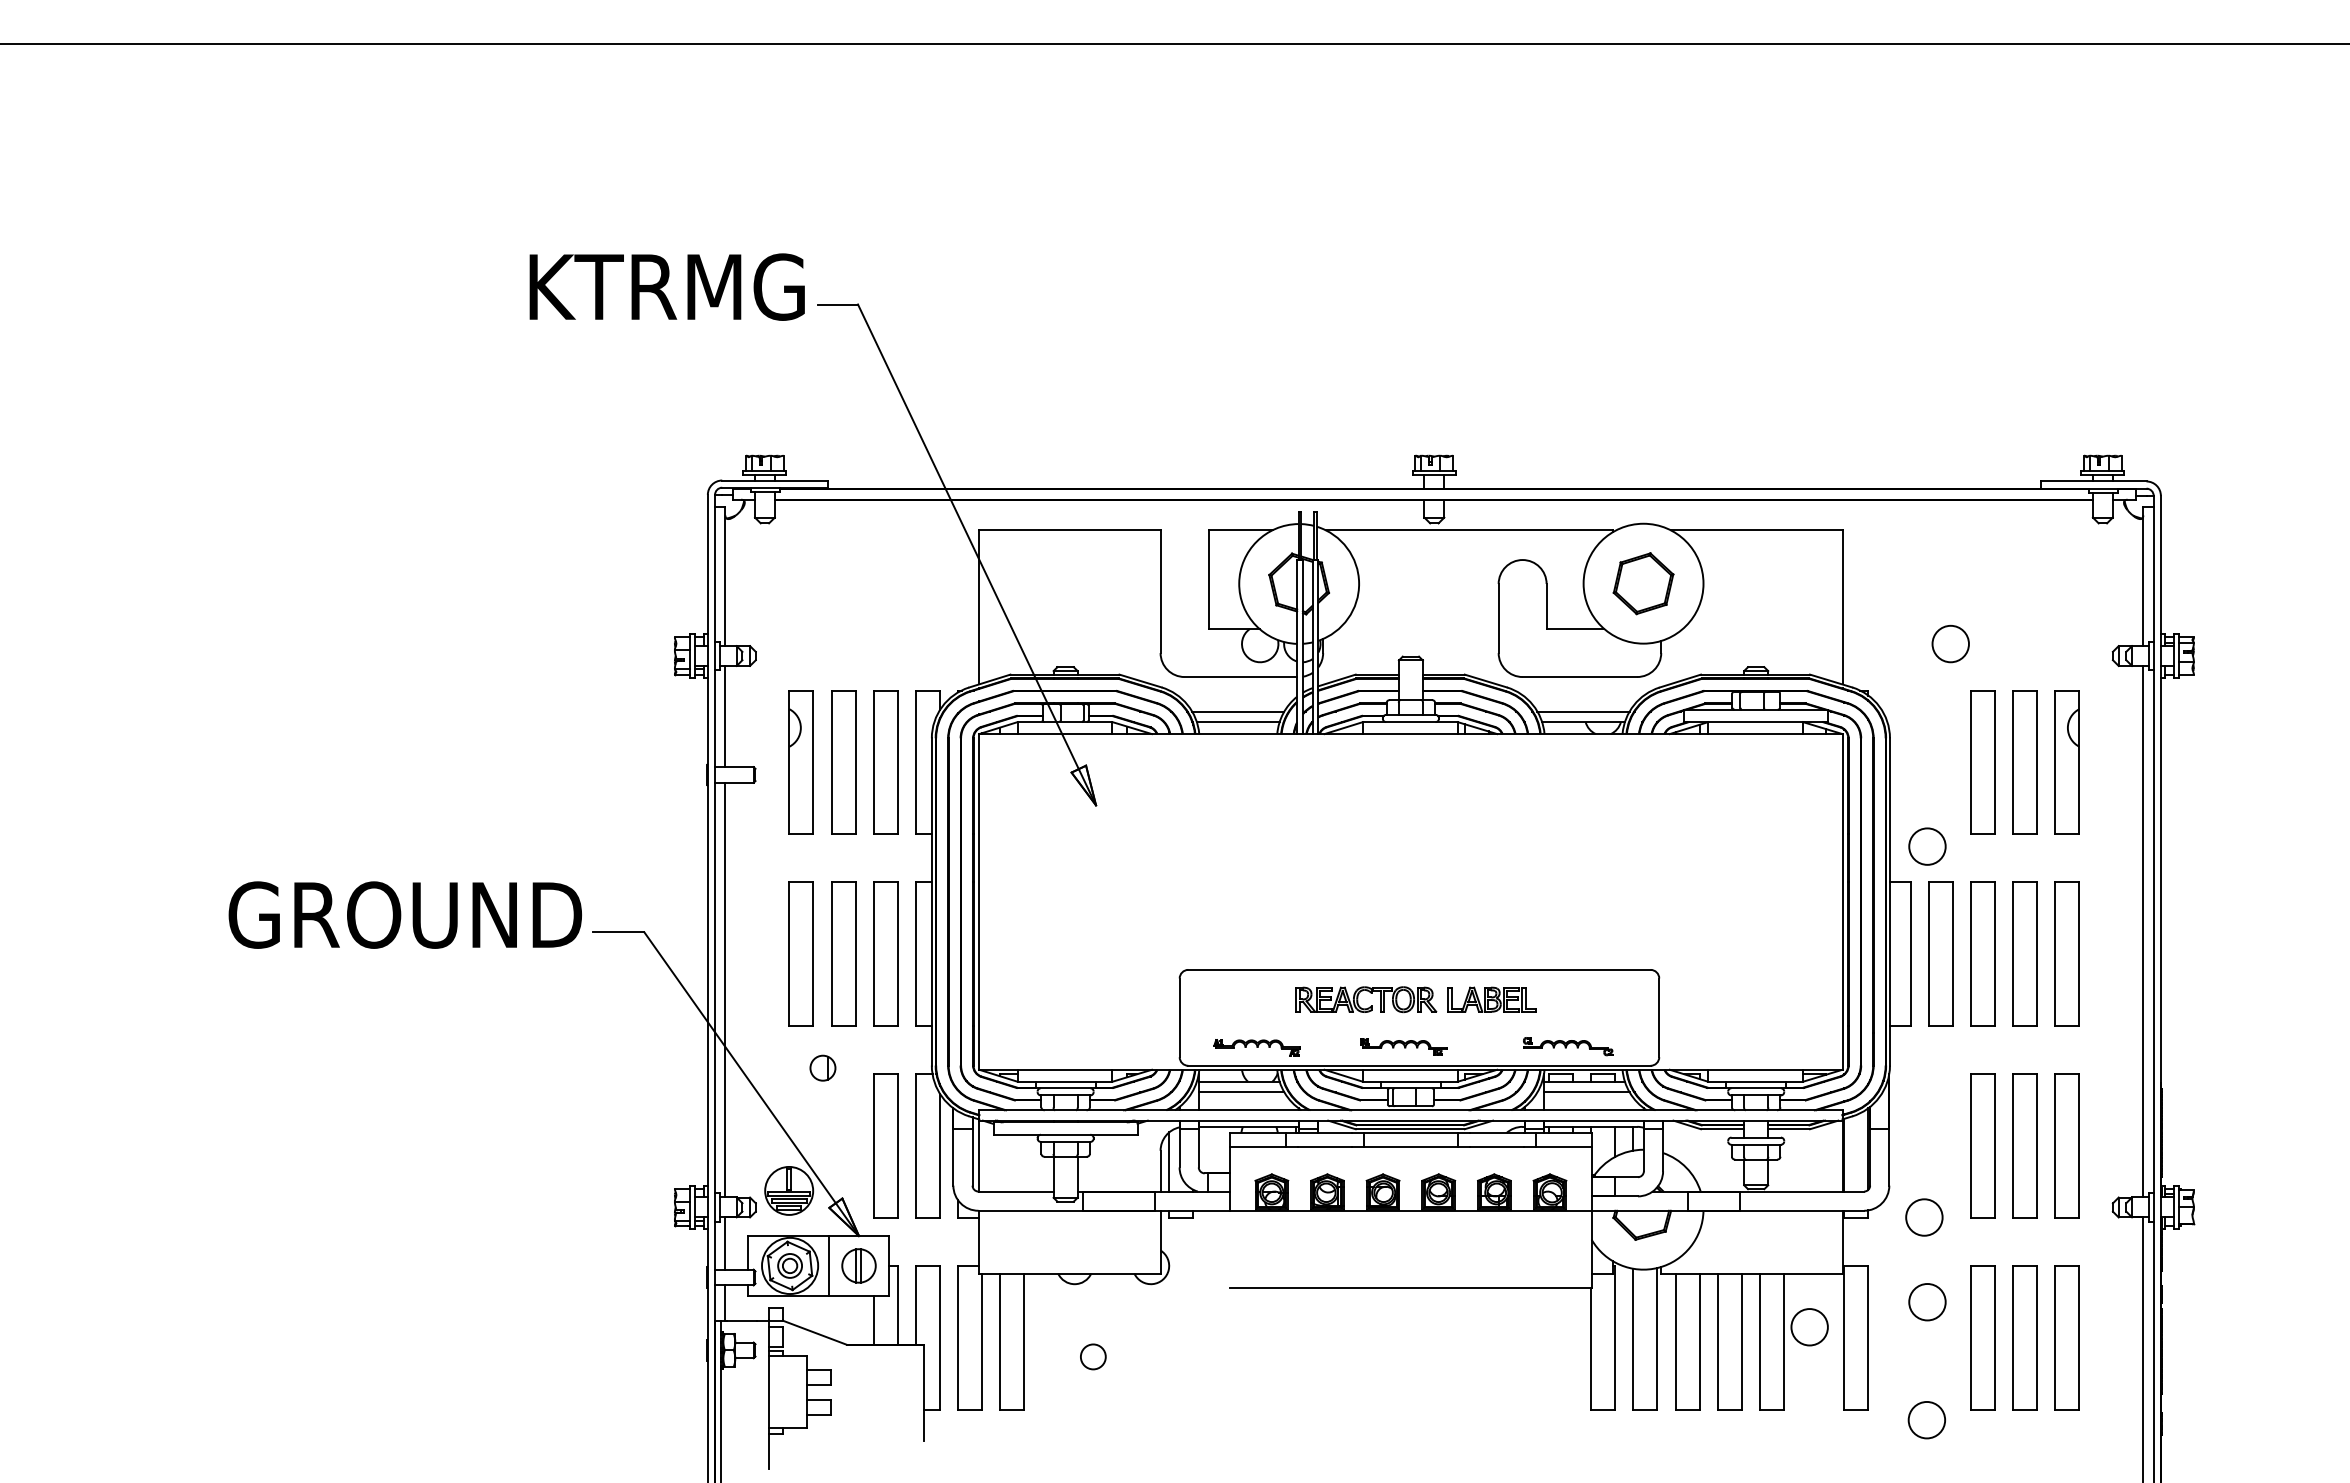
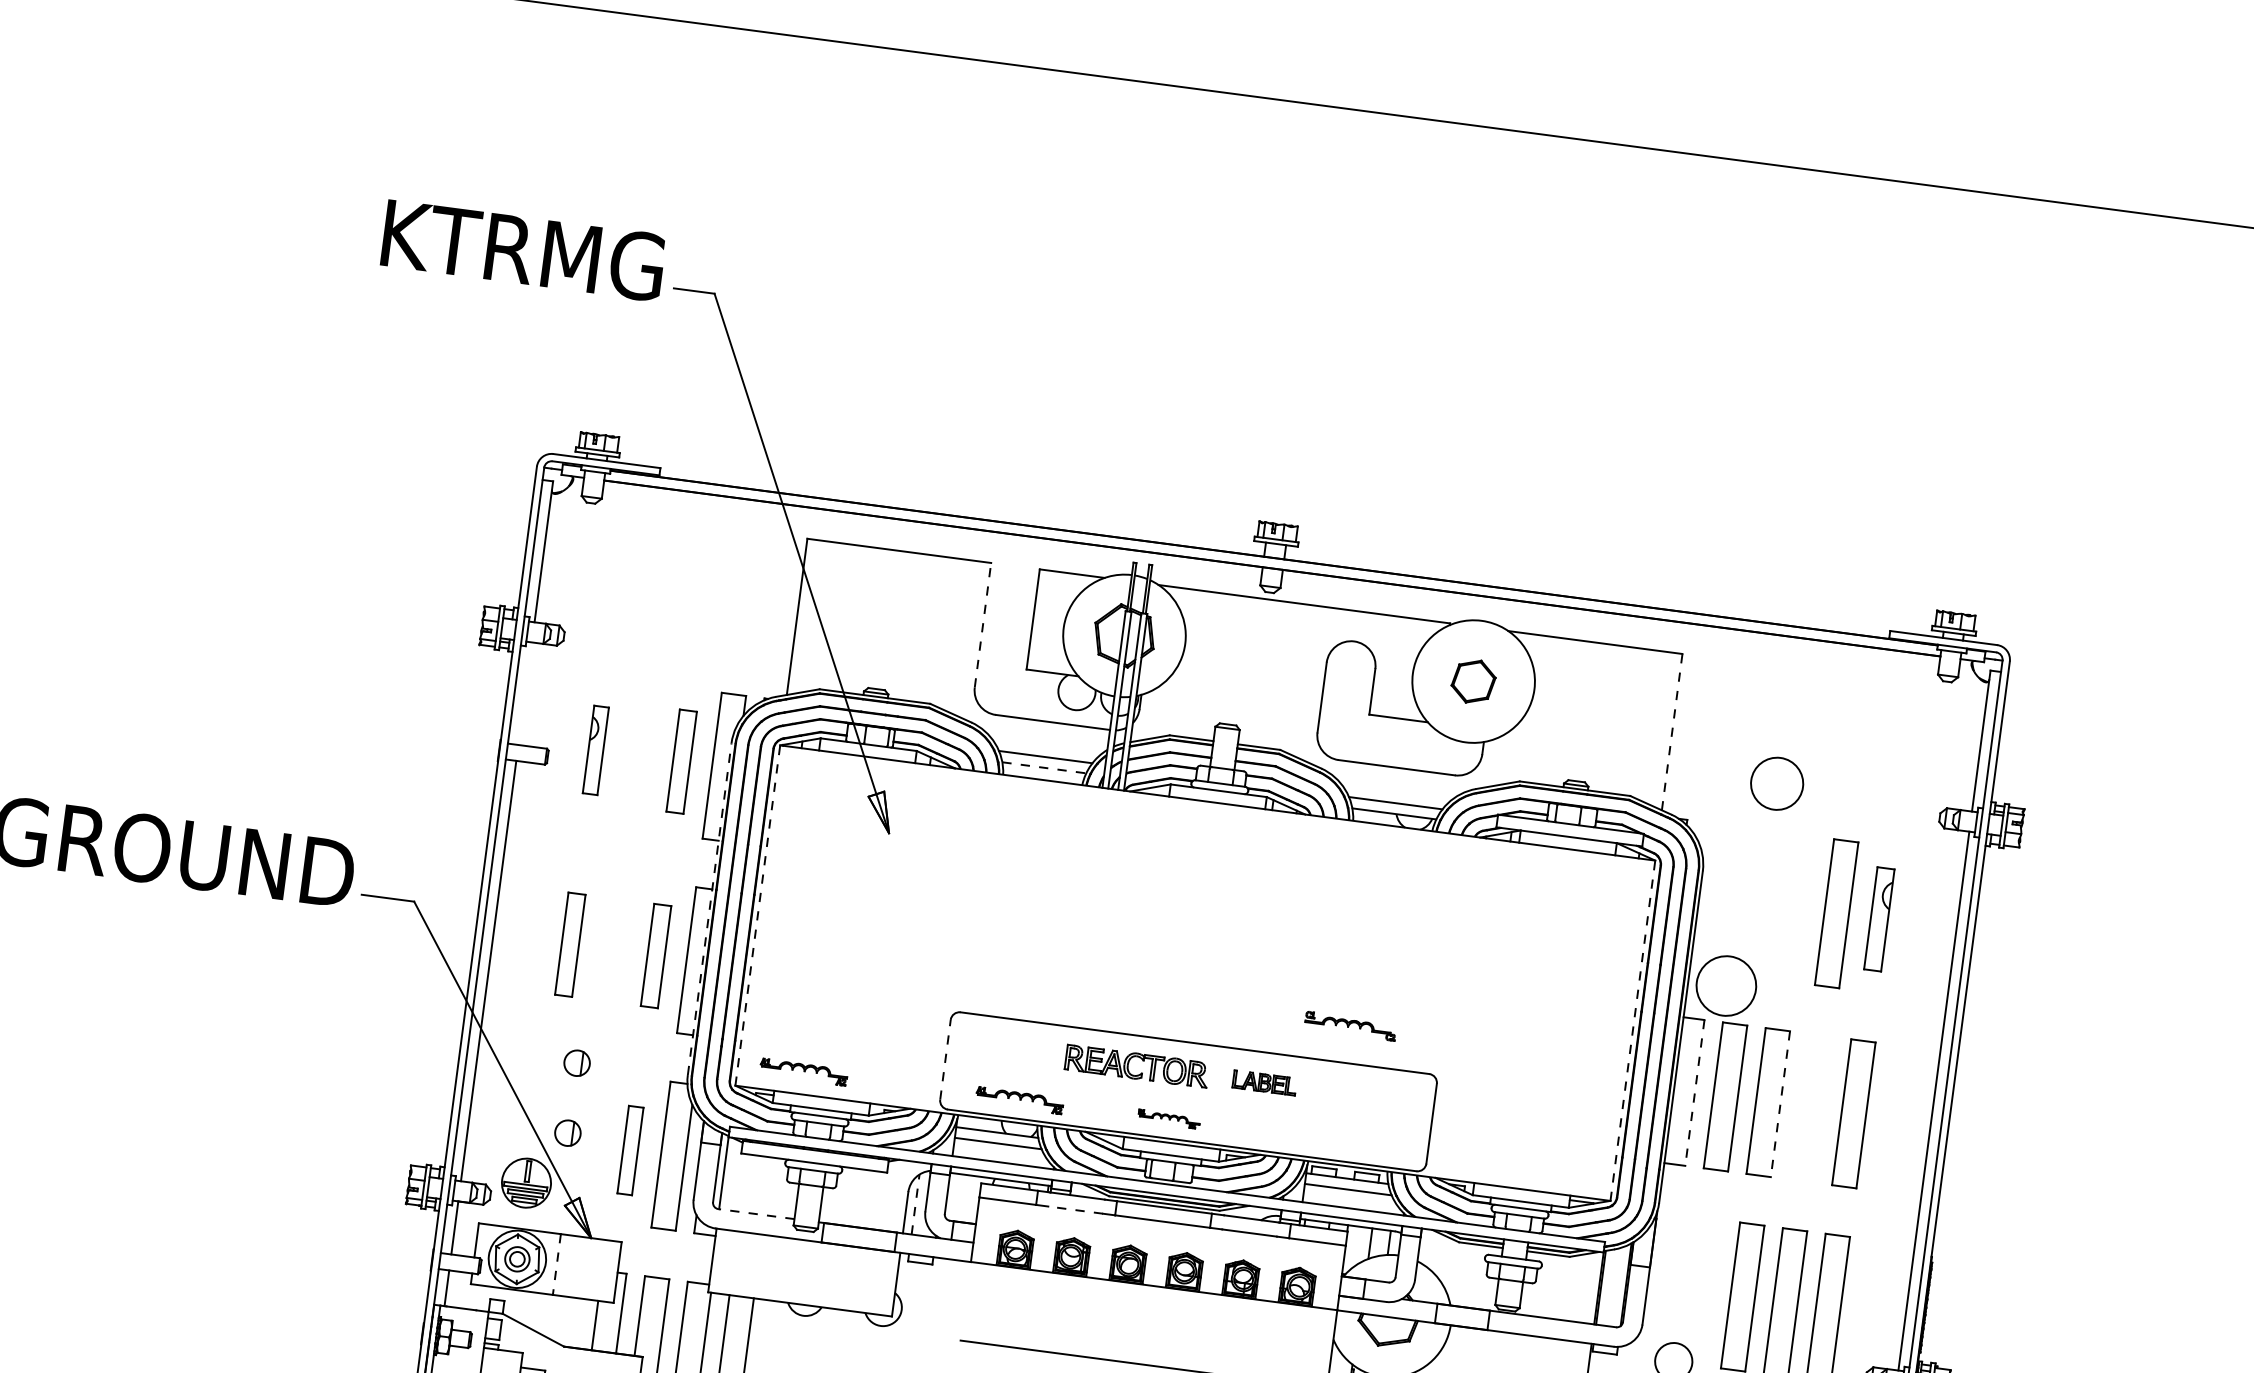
part: (1643, 583) -> (1473, 681), size x0.7
line: (1160, 591) -> (982, 625), solid -> dashed
line: (1842, 606) -> (1672, 731), solid -> dashed
circle: (1950, 643) -> (1776, 783), size x1.4
line: (725, 716) -> (525, 693), removed
line: (1238, 722) -> (1044, 768), solid -> dashed
part: (800, 762) -> (595, 750), size x0.6
part: (843, 762) -> (638, 756), removed
part: (885, 762) -> (681, 761), size x0.7
part: (1982, 762) -> (1793, 908), removed
part: (2066, 762) -> (1878, 919), size x0.7
circle: (1927, 846) -> (1726, 985), size x1.6
line: (931, 901) -> (709, 908), solid -> dashed
line: (979, 901) -> (758, 915), solid -> dashed
line: (1842, 901) -> (1632, 1030), solid -> dashed
part: (800, 953) -> (569, 943), size x0.7
part: (843, 953) -> (613, 949), removed
part: (885, 953) -> (655, 955), size x0.7
part: (2024, 953) -> (1810, 1107), removed
line: (1910, 954) -> (1694, 1093), solid -> dashed
line: (1994, 954) -> (1779, 1104), solid -> dashed
part: (1491, 999) -> (1264, 1082), size x0.7
line: (1179, 1017) -> (945, 1059), solid -> dashed
part: (1403, 1046) -> (1168, 1118), size x0.7
part: (1568, 1046) -> (1350, 1026), moved
part: (1043, 1047) -> (803, 1071), added
part: (822, 1136) -> (567, 1132), added
part: (885, 1145) -> (630, 1149), size x0.6
line: (1325, 1146) -> (1076, 1209), solid -> dashed
line: (1169, 1162) -> (915, 1205), solid -> dashed
line: (1016, 1191) -> (756, 1214), solid -> dashed
line: (829, 1265) -> (557, 1264), solid -> dashed
part: (858, 1265) -> (586, 1267), removed

